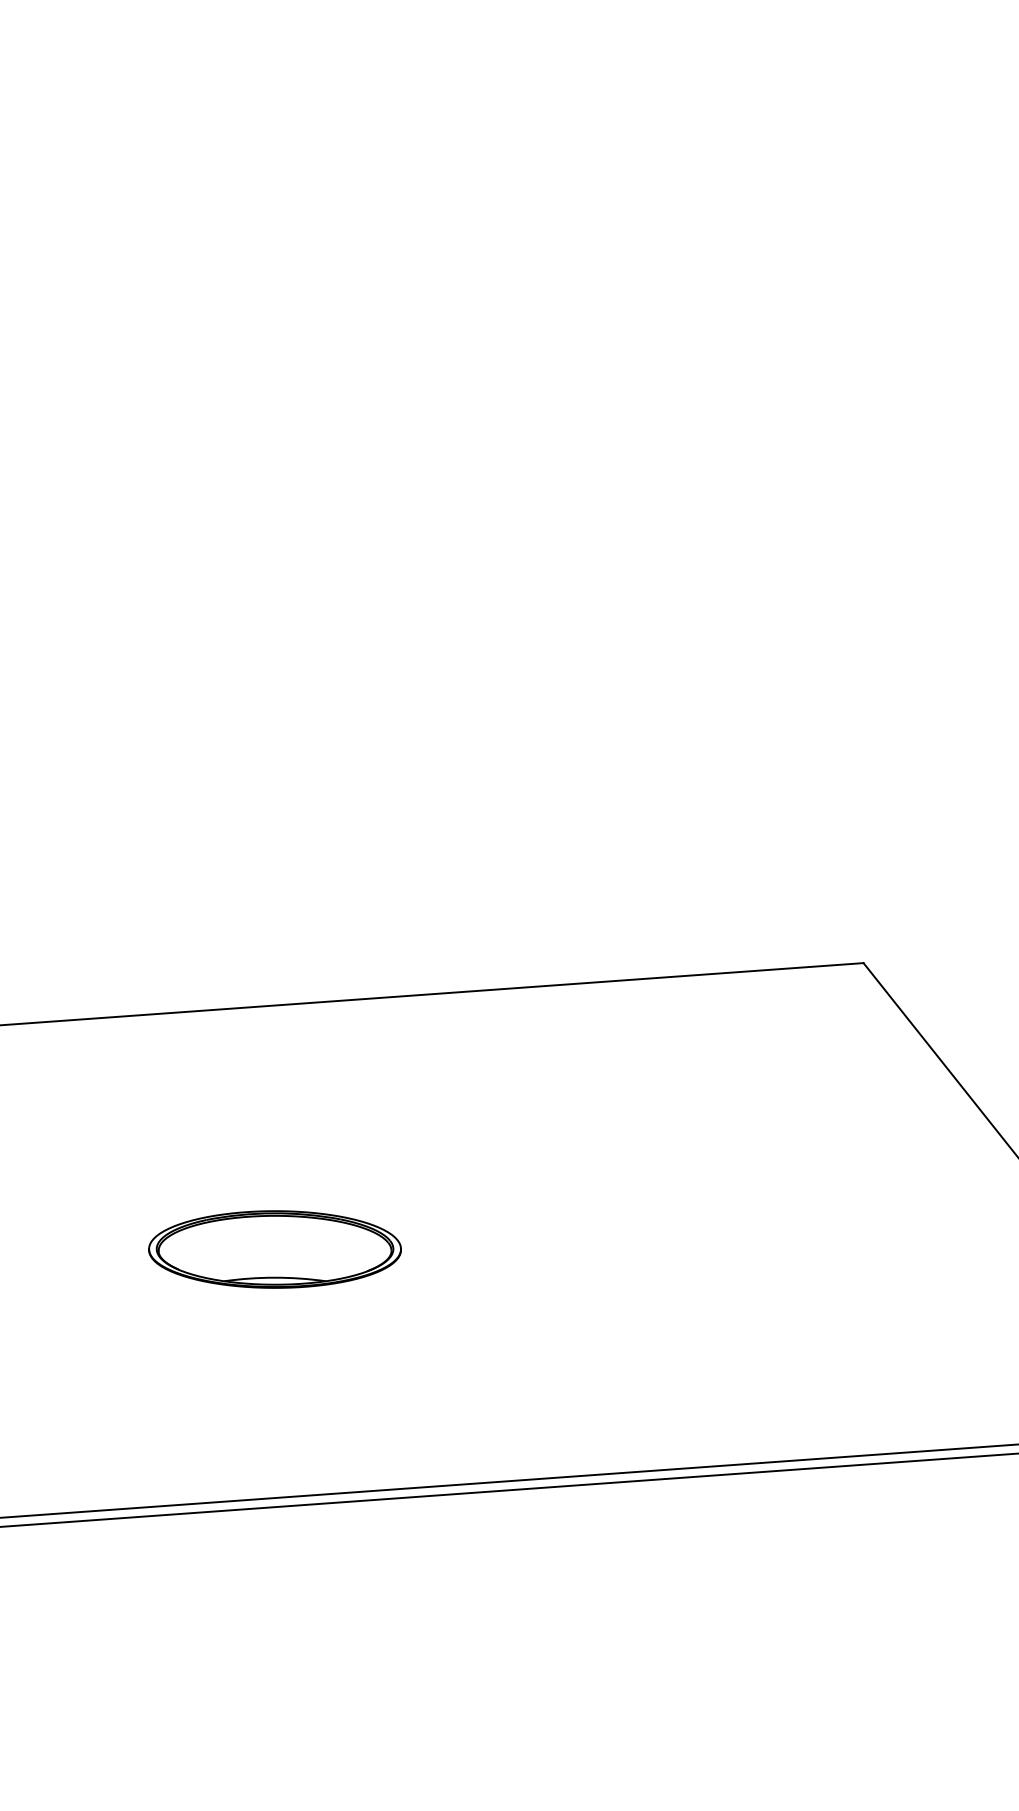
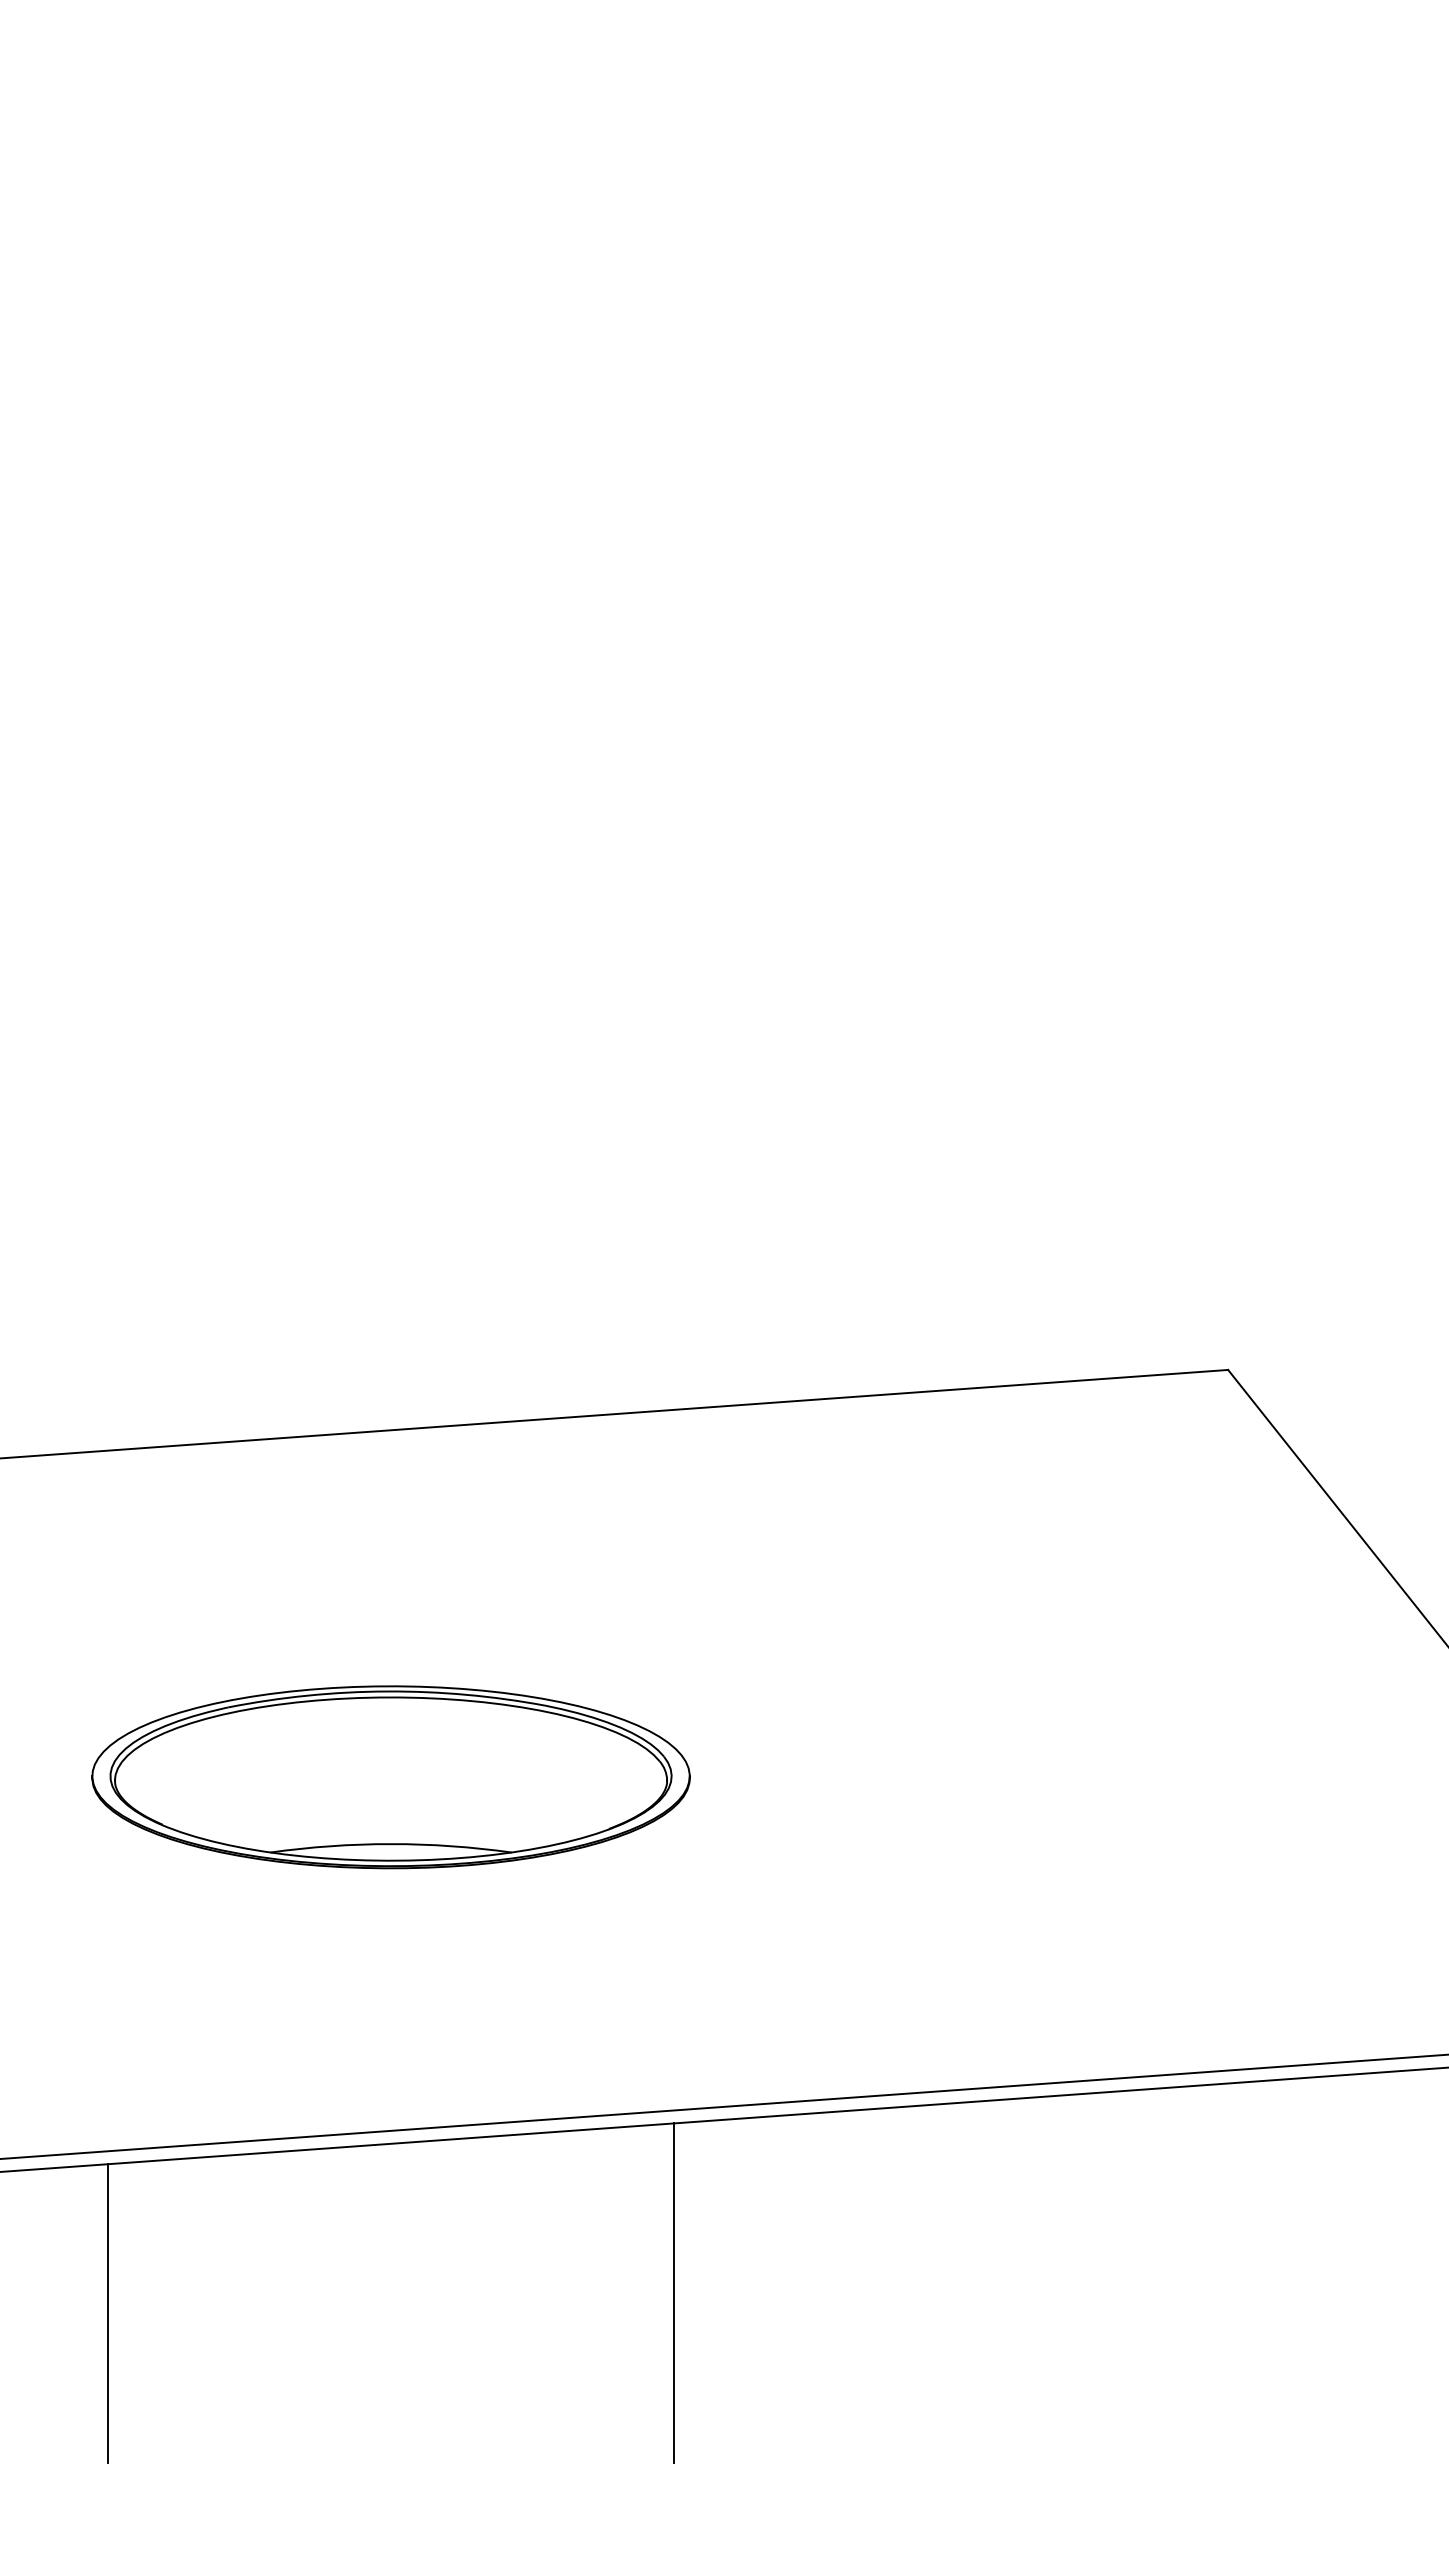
part: (274, 1249) -> (390, 1777), size x1.67
line: (473, 1611) -> (673, 2292), added
line: (76, 1626) -> (108, 2313), added

